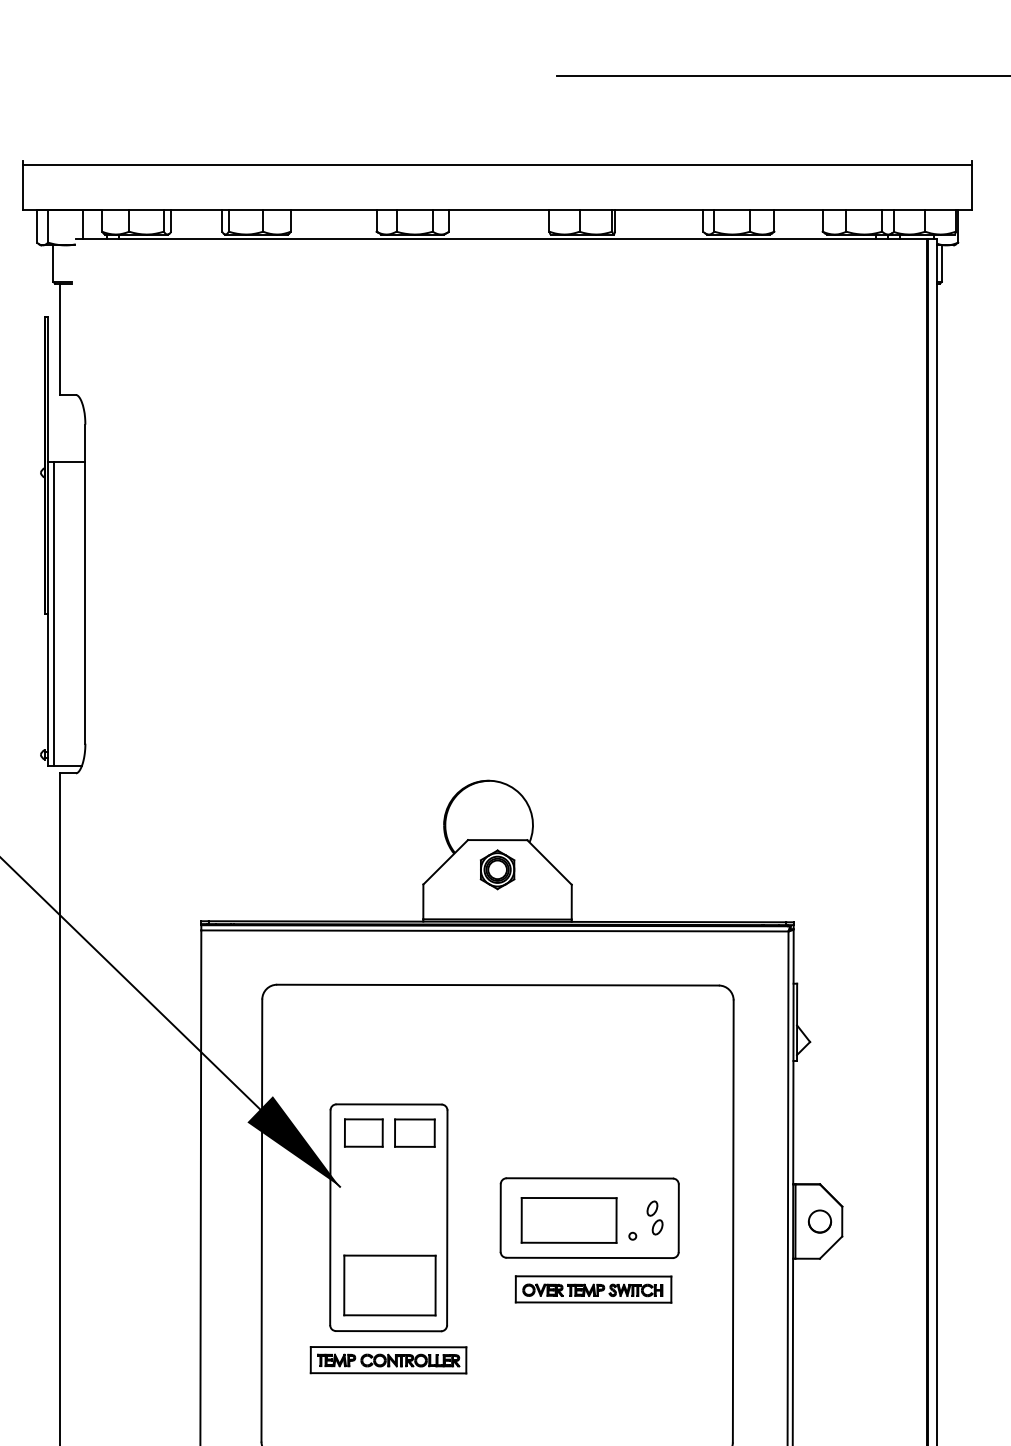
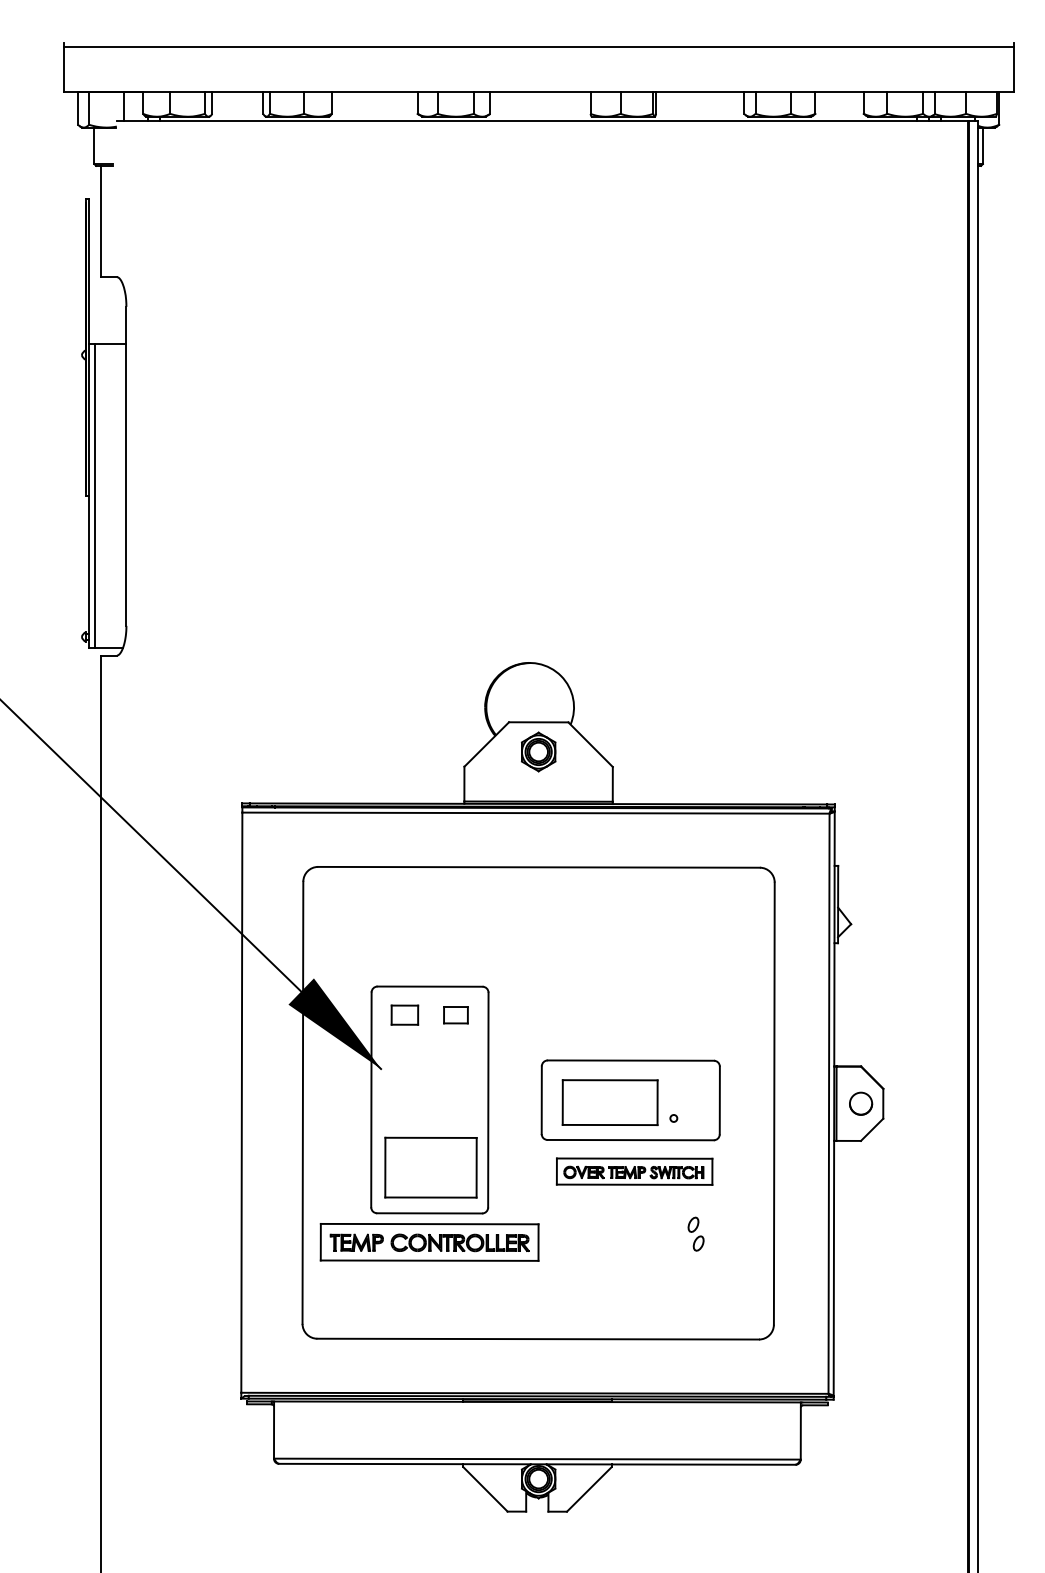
part: (363, 1132) -> (404, 1014), size x0.7
part: (414, 1132) -> (455, 1014), size x0.6
part: (654, 1217) -> (695, 1233), moved
part: (388, 1360) -> (429, 1242), size x1.4

